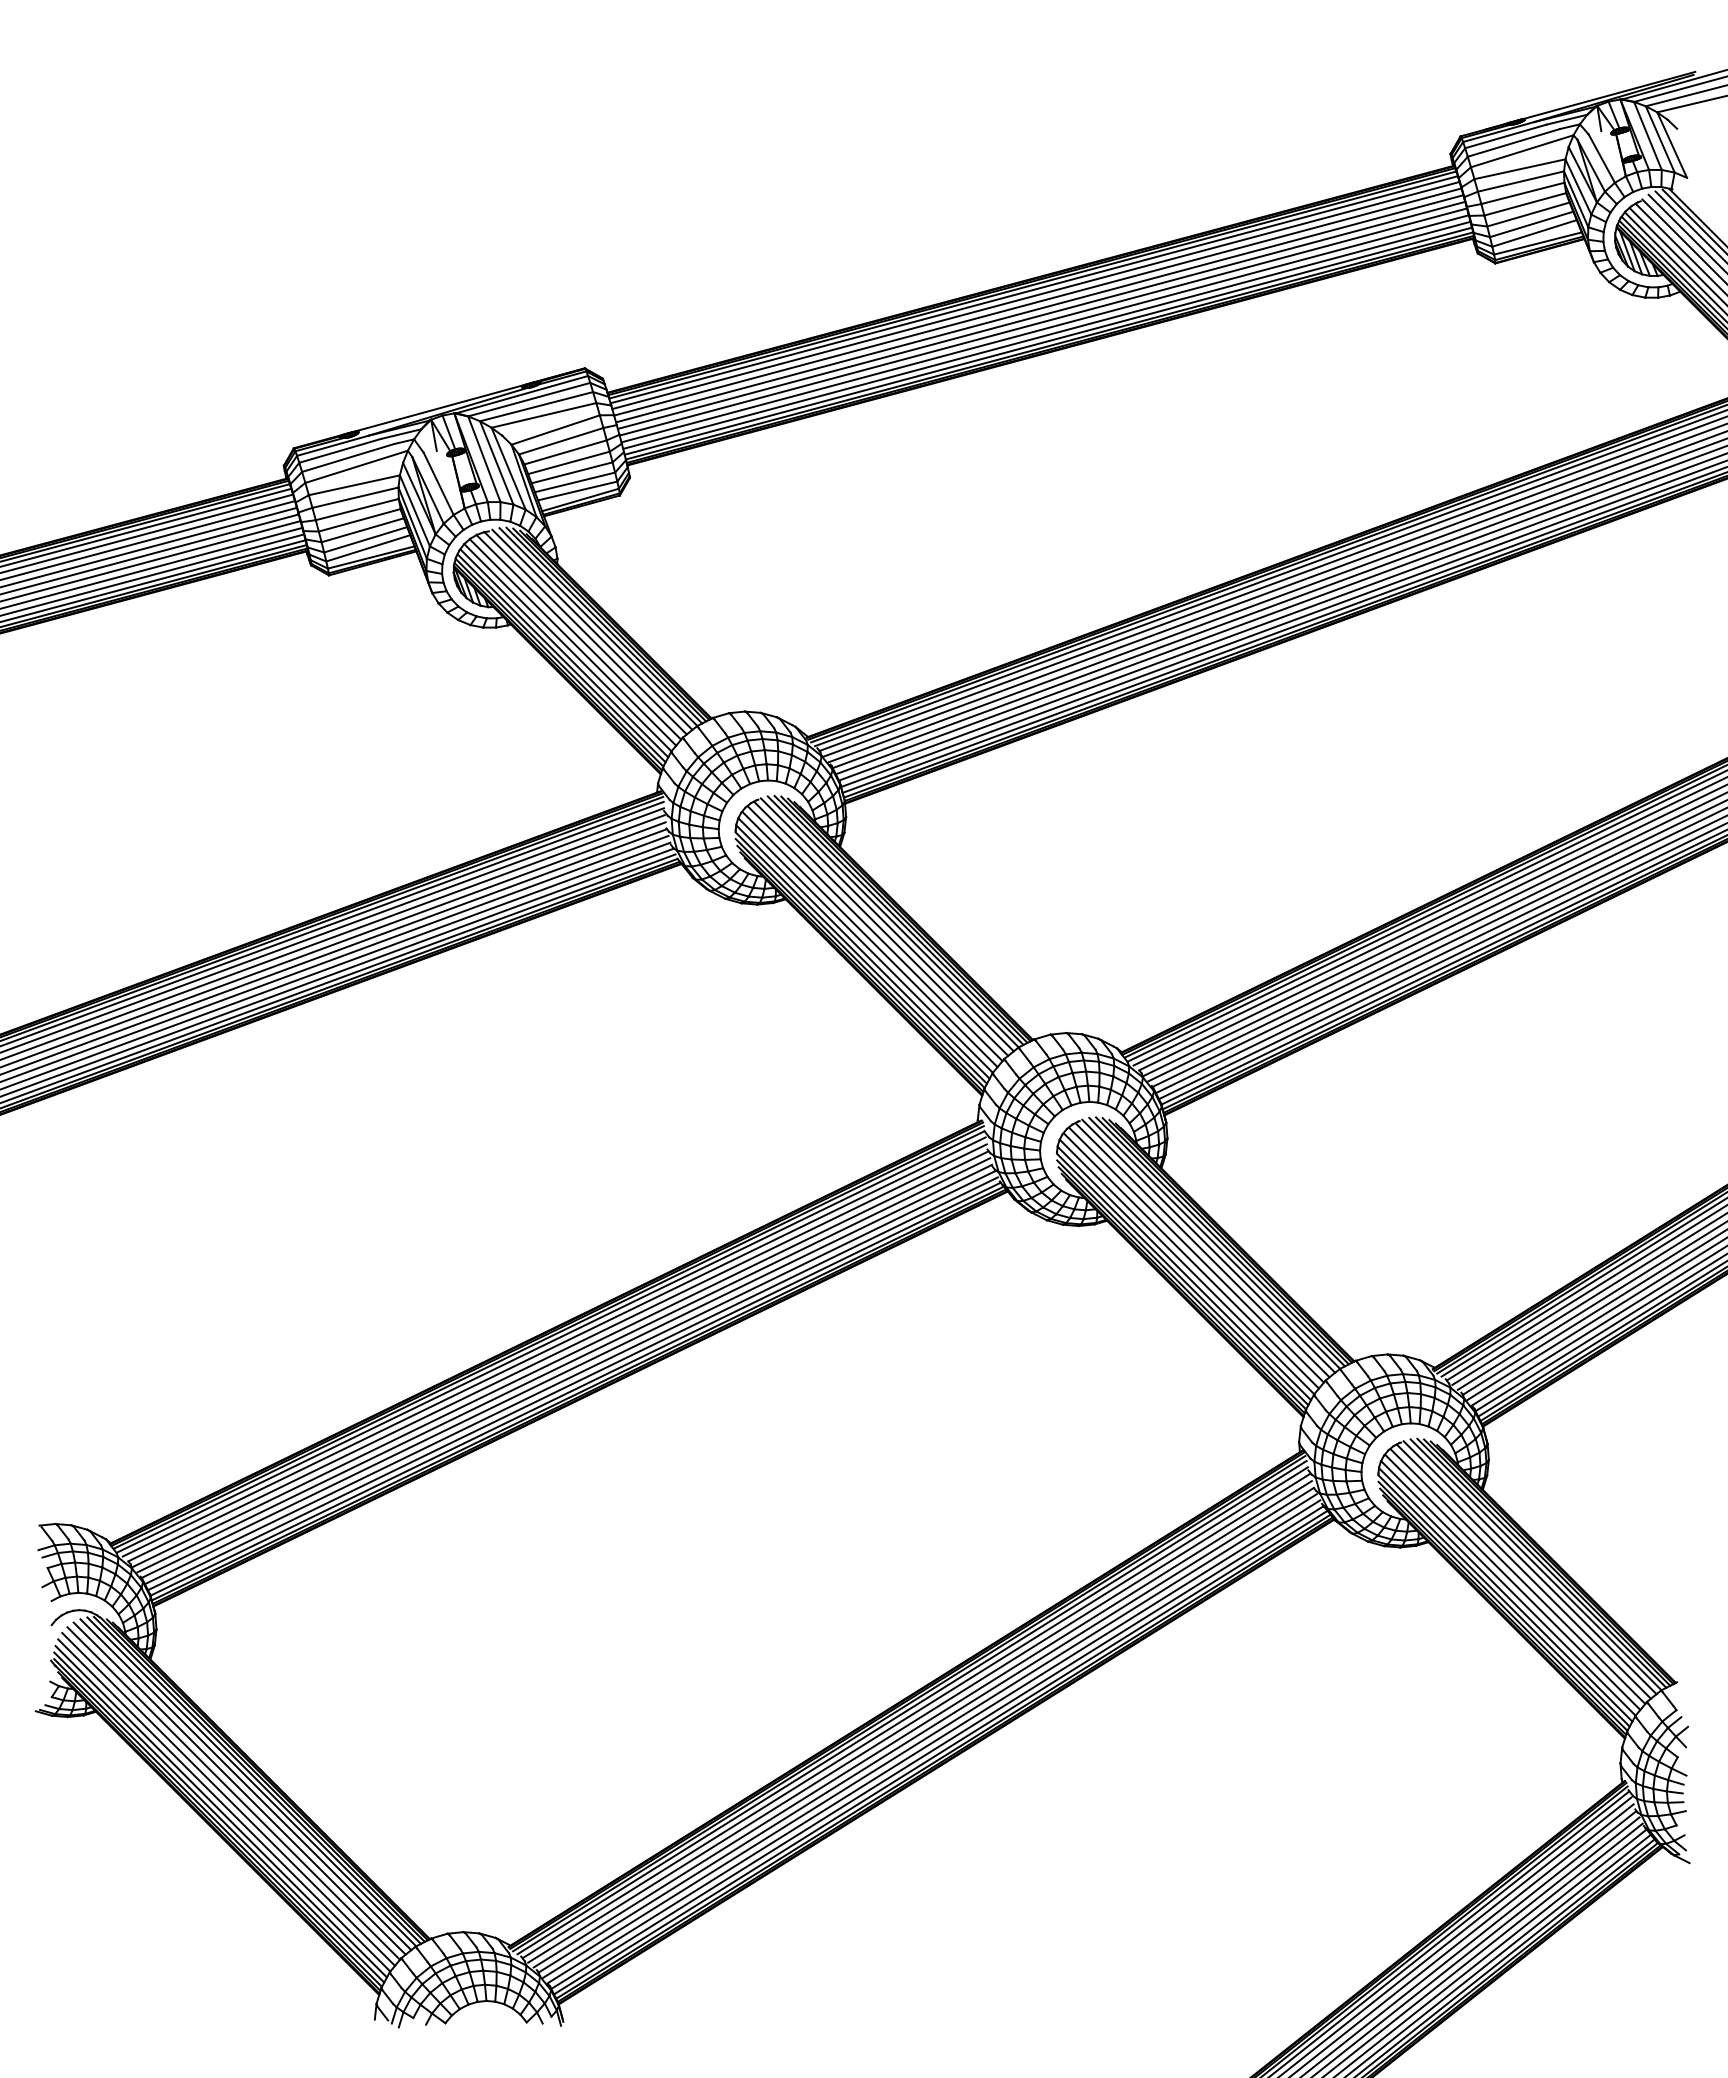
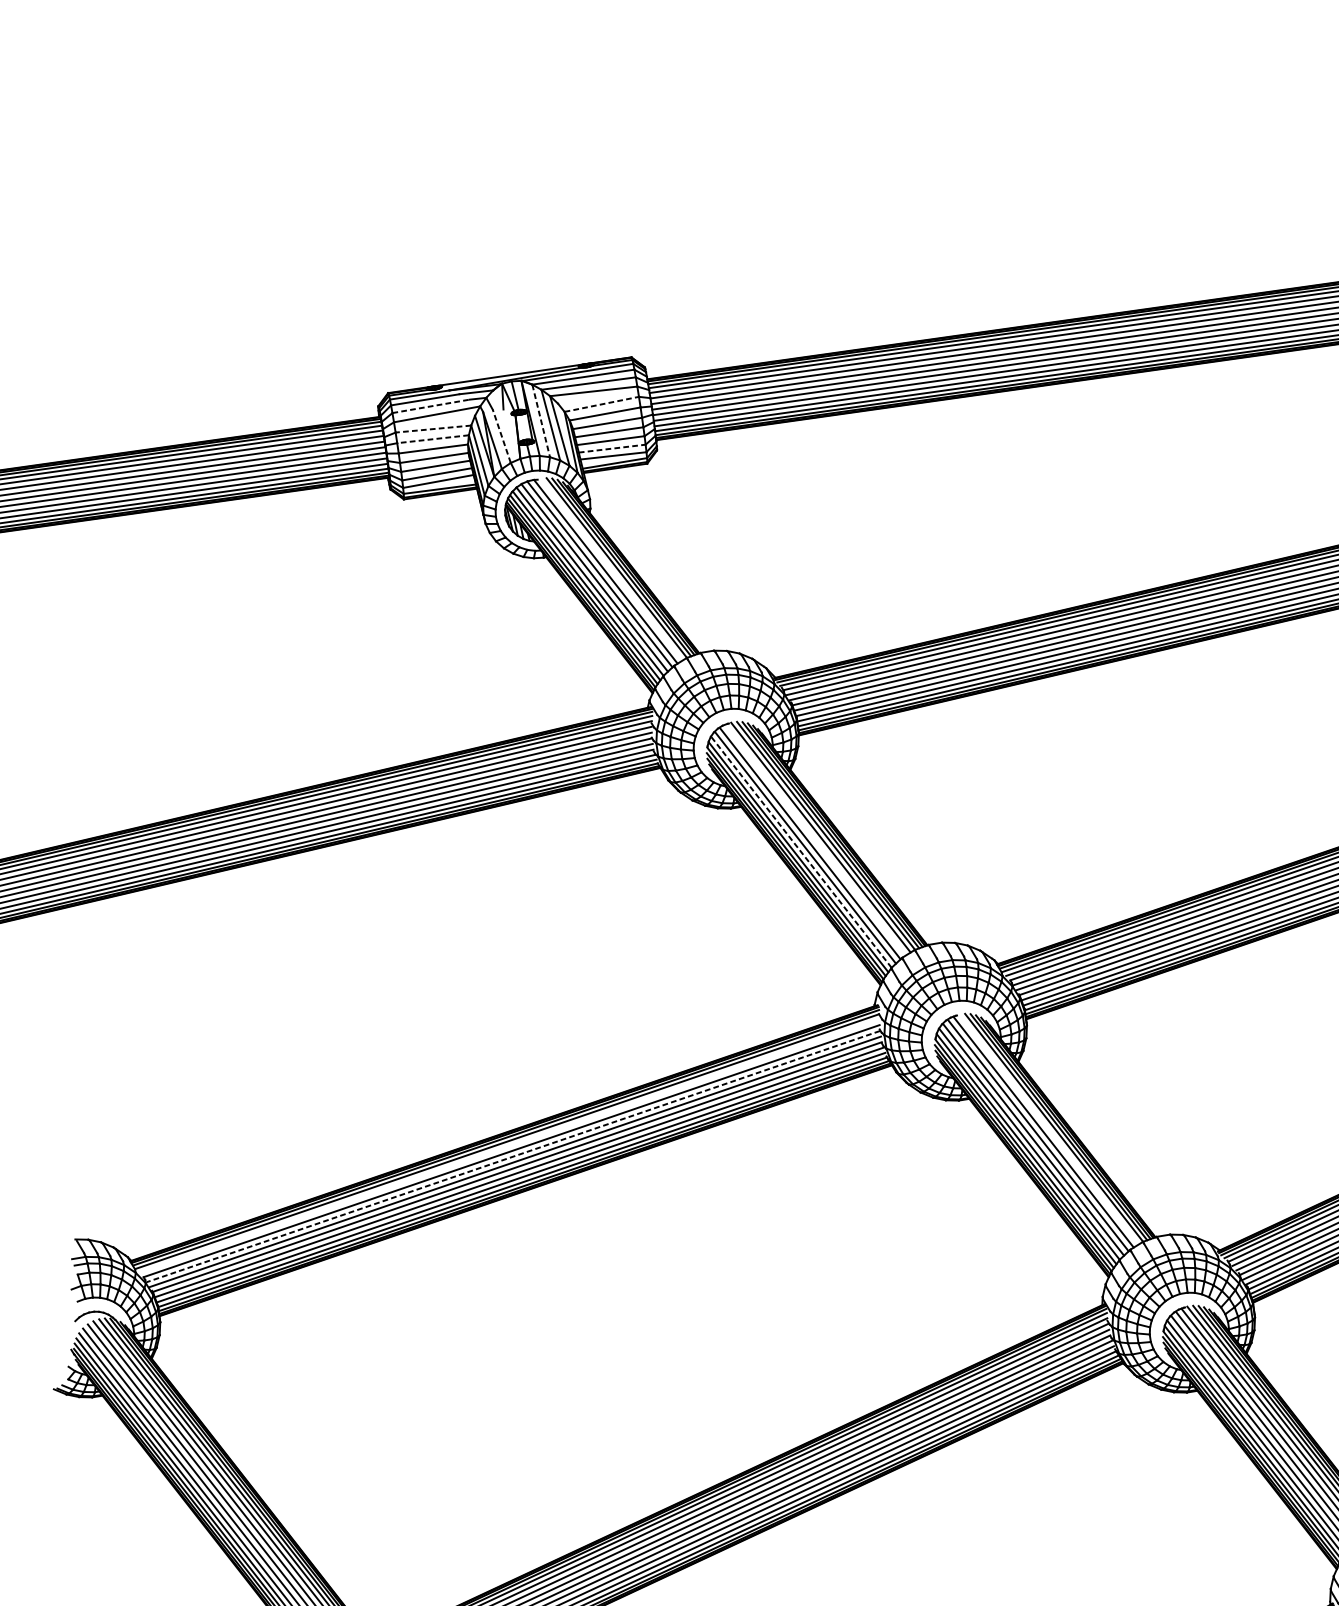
line: (555, 430) -> (601, 404), solid -> dashed
line: (348, 457) -> (431, 406), solid -> dashed
line: (484, 459) -> (541, 421), solid -> dashed
line: (575, 482) -> (612, 448), solid -> dashed
line: (438, 483) -> (501, 435), solid -> dashed
line: (354, 485) -> (433, 429), solid -> dashed
line: (354, 497) -> (432, 438), solid -> dashed
line: (592, 629) -> (611, 569), removed
line: (881, 928) -> (815, 840), removed
line: (865, 945) -> (801, 852), solid -> dashed
line: (1208, 1245) -> (1048, 1128), removed
line: (553, 1346) -> (508, 1145), removed
line: (560, 1359) -> (513, 1156), solid -> dashed

